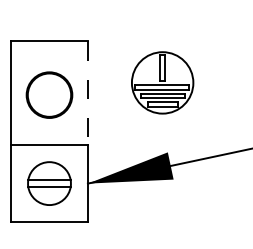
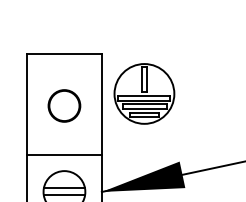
part: (162, 82) -> (144, 93), moved
line: (87, 93) -> (101, 104), dashed -> solid
circle: (49, 95) -> (64, 106), size x0.71

